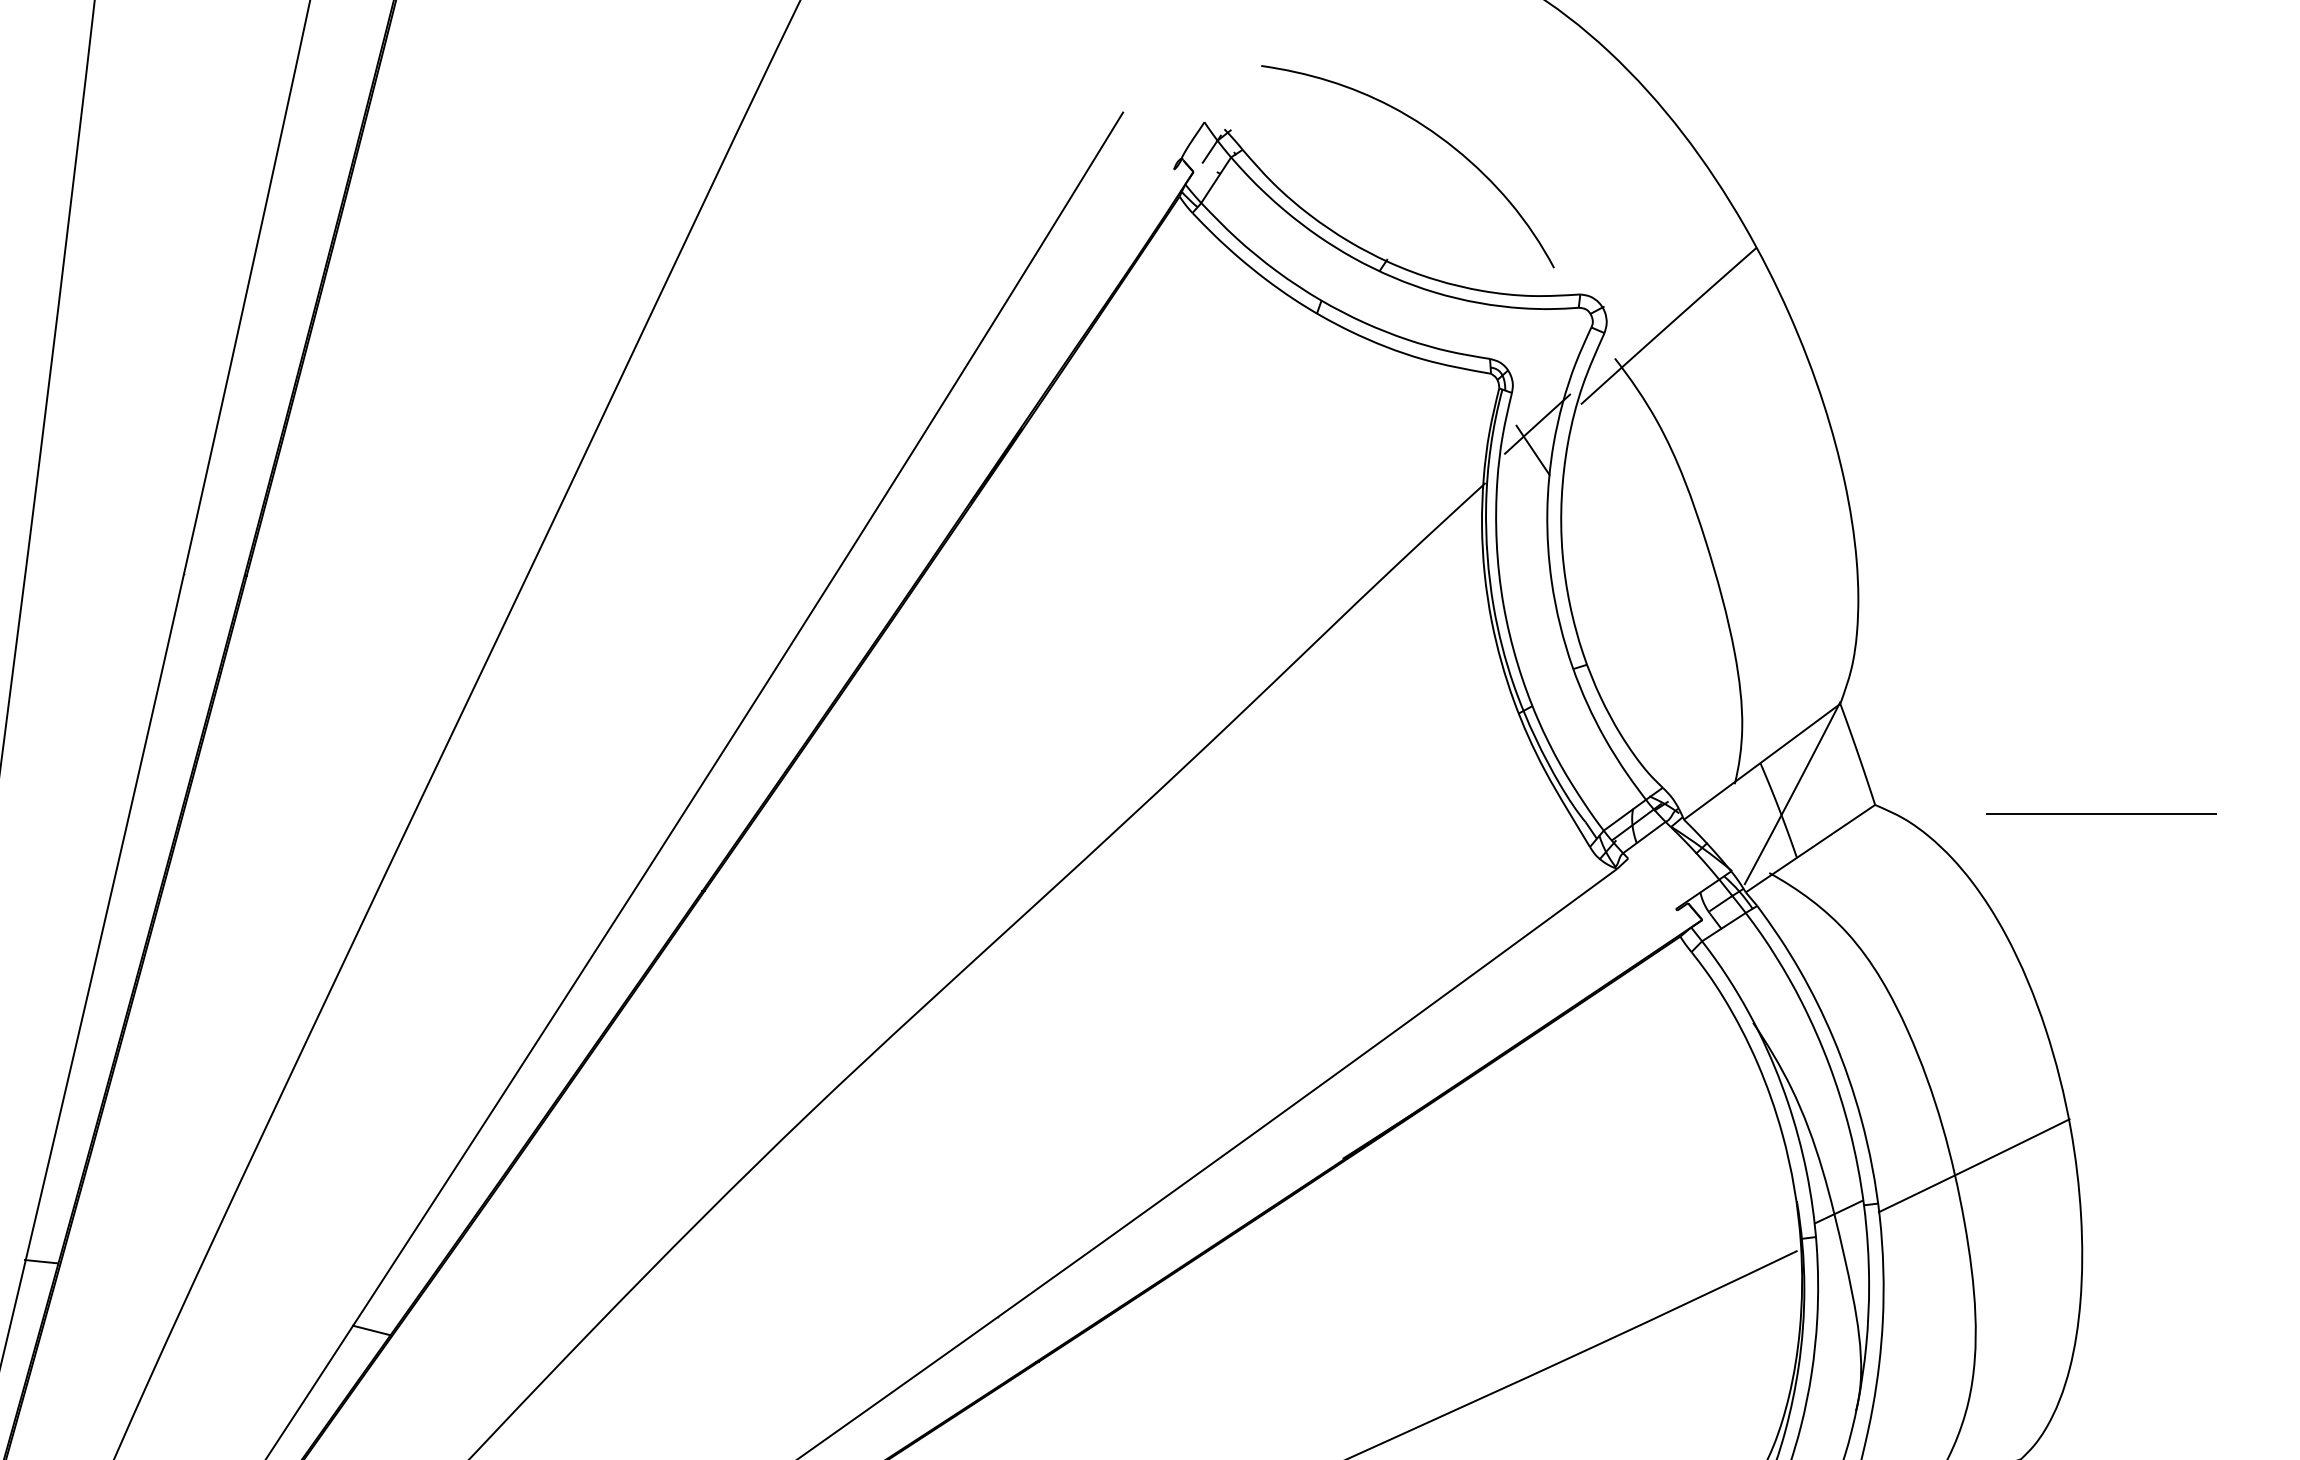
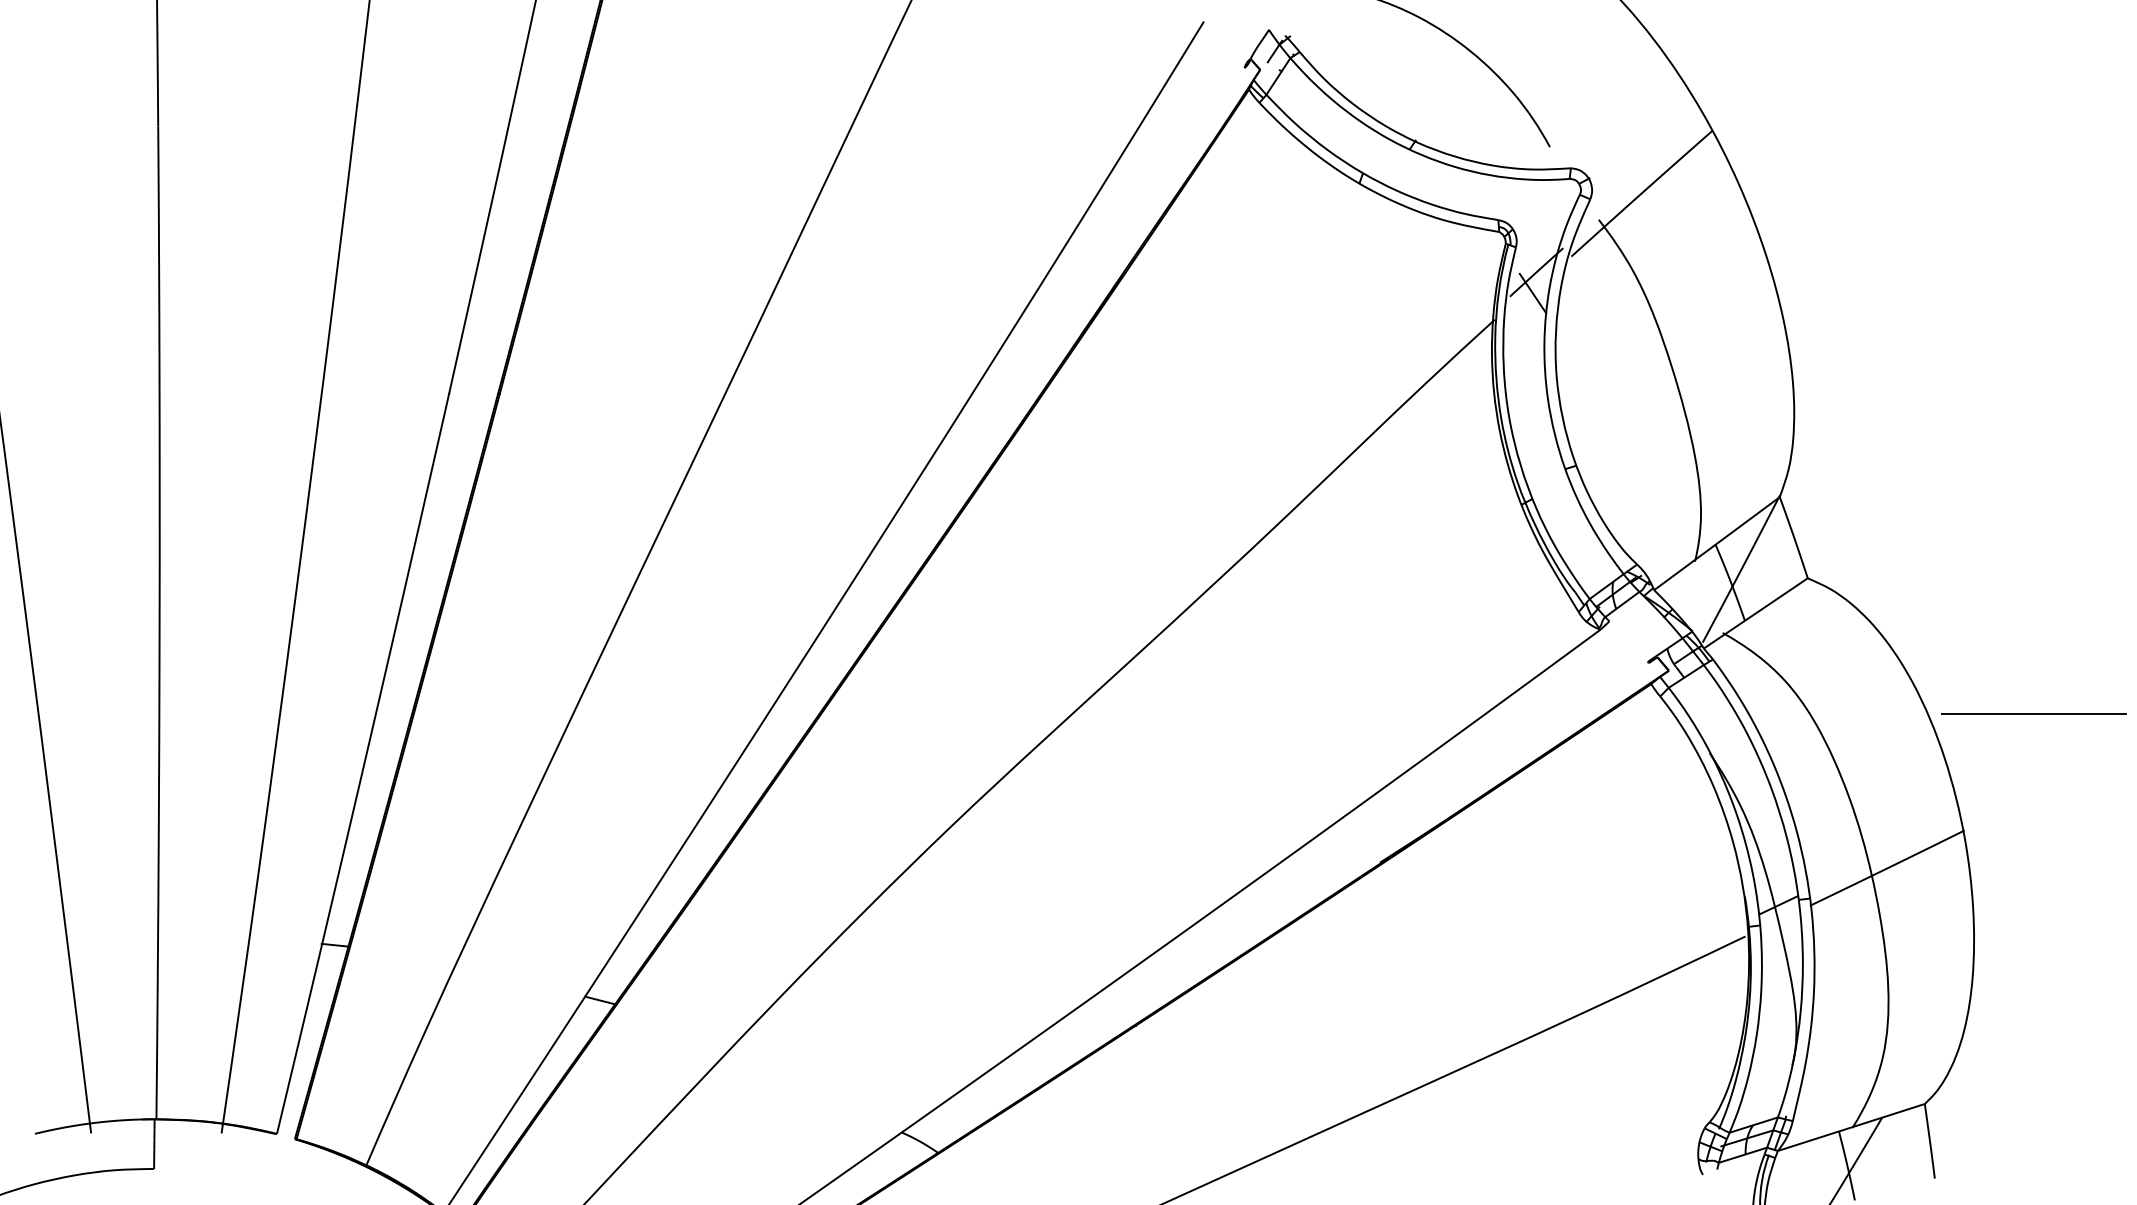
line: (2101, 813) -> (2033, 713), moved

